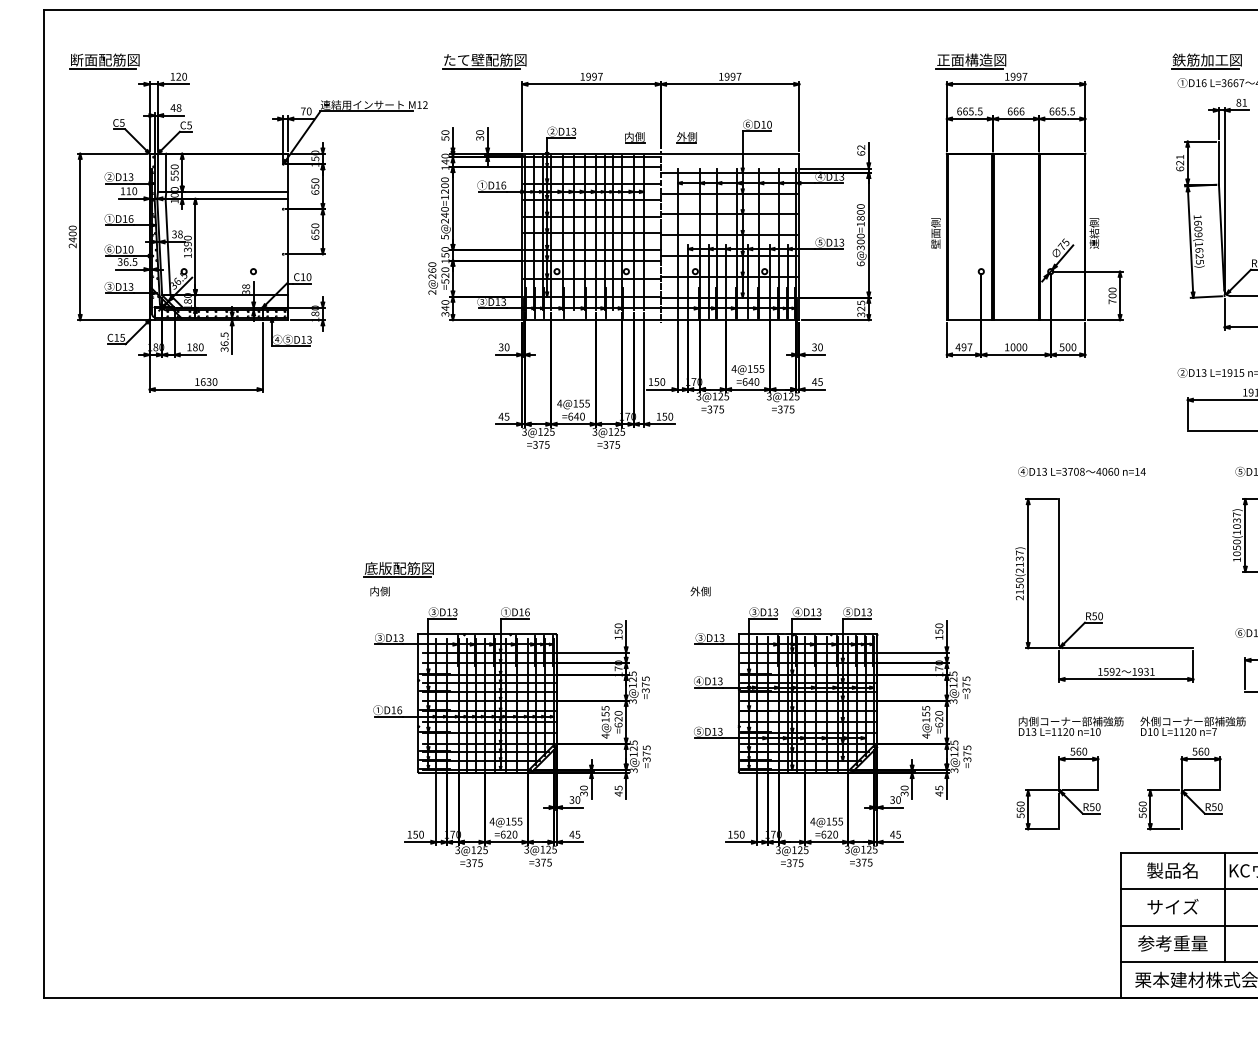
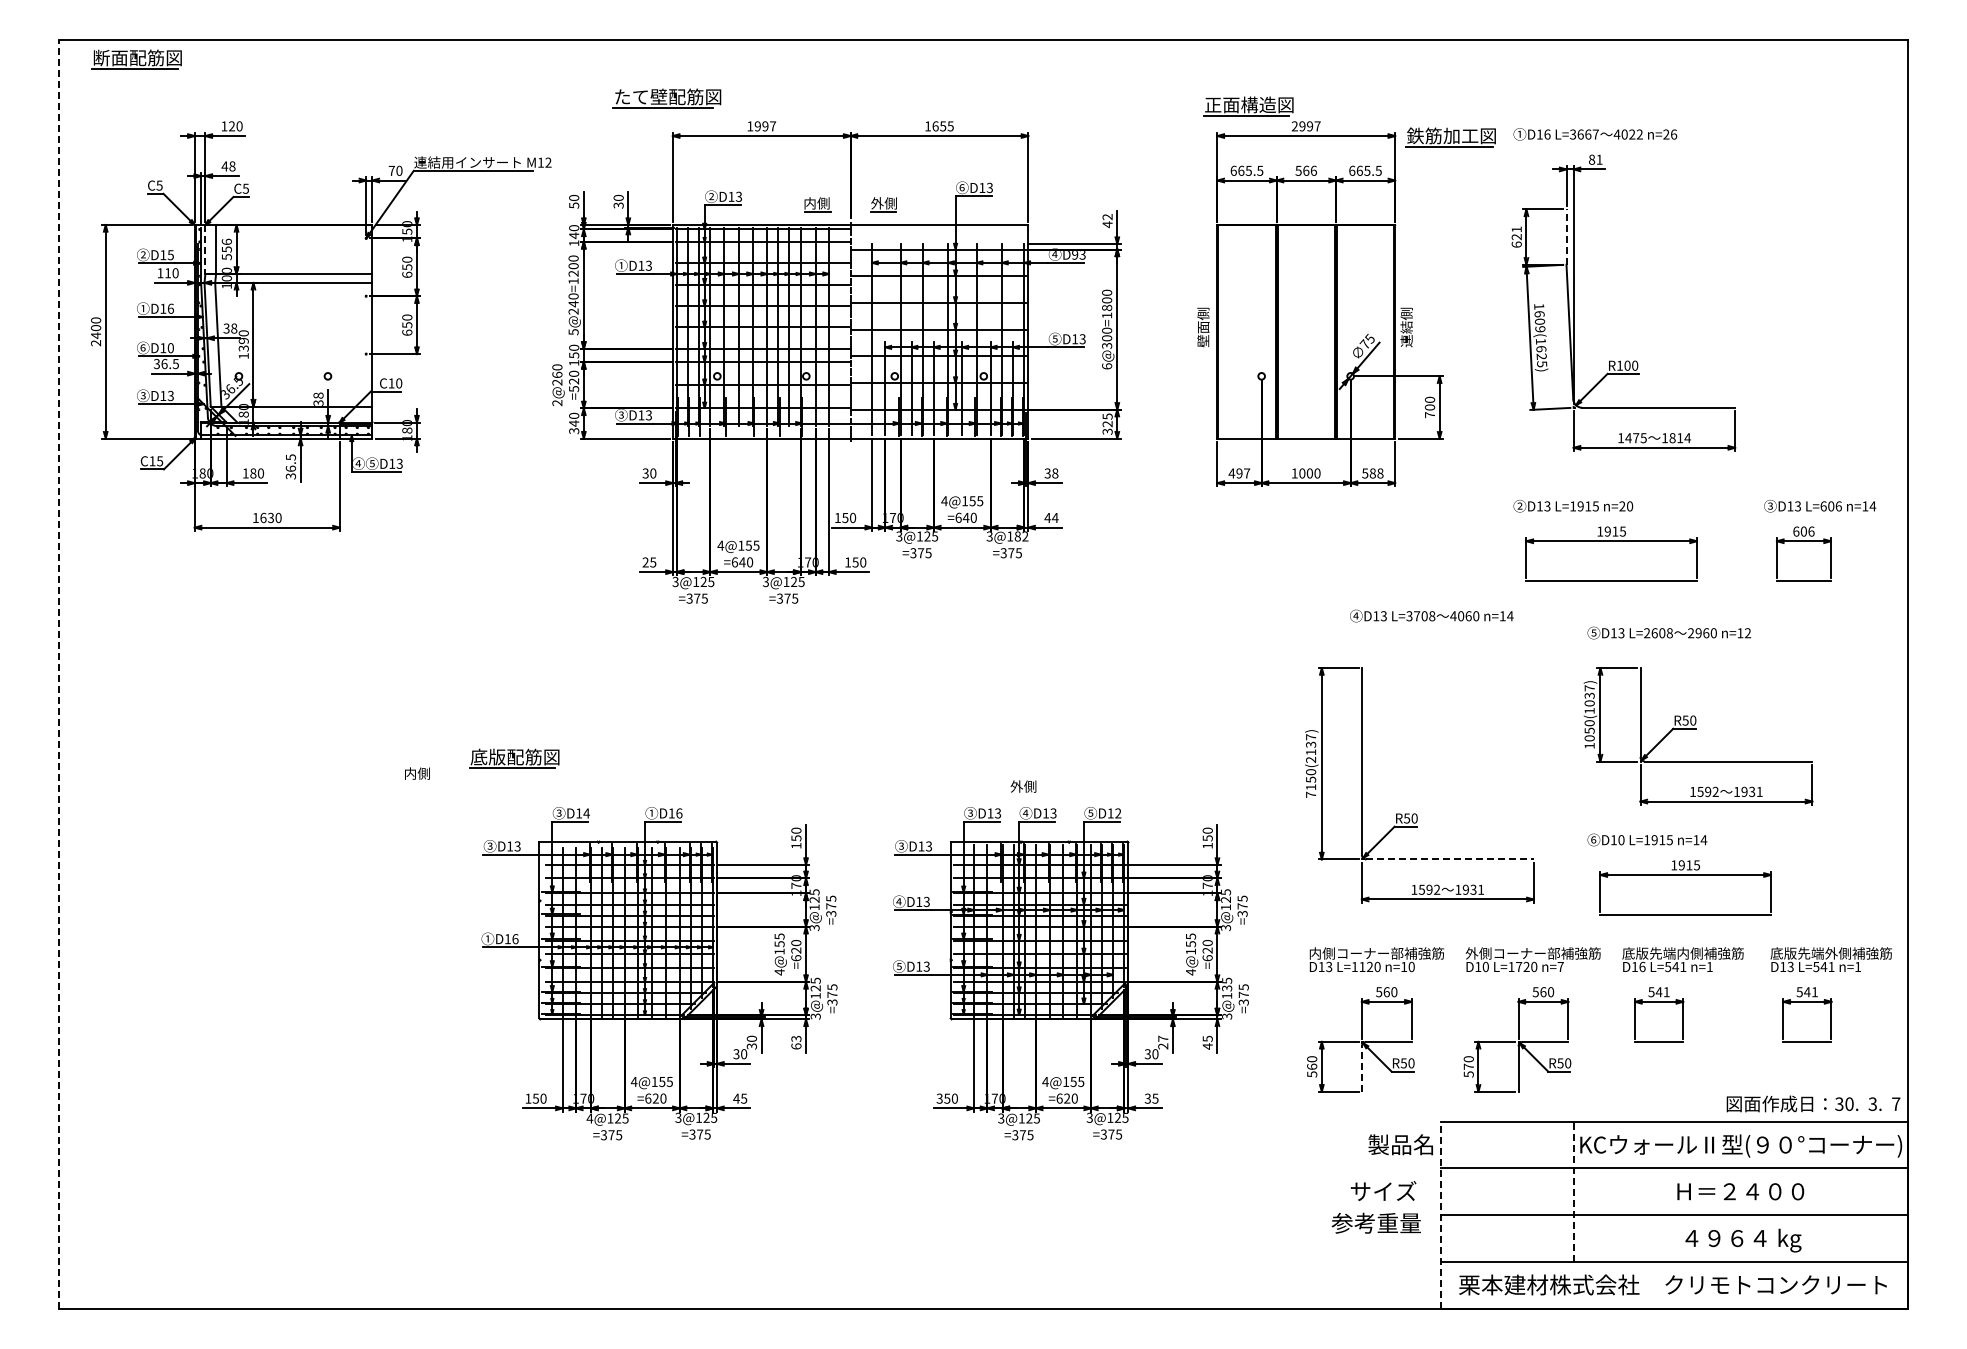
part: (104, 61) -> (136, 59), moved
part: (483, 61) -> (666, 98), moved
part: (1206, 61) -> (1450, 137), moved
text: (732, 76) -> (942, 126), 1997 -> 1655
text: (1006, 76) -> (1294, 126), 1997 -> 2997
text: (1010, 111) -> (1298, 170), 666 -> 566
text: (769, 124) -> (989, 187), D10 -> D13
text: (861, 153) -> (1107, 224), 62 -> 42
line: (1218, 163) -> (1566, 237), solid -> dashed
text: (174, 166) -> (226, 241), 550 -> 556
line: (158, 173) -> (205, 250), solid -> dashed
text: (130, 176) -> (170, 254), D13 -> D15
text: (836, 177) -> (1075, 255), D13 -> D93
text: (503, 185) -> (648, 265), D16 -> D13
text: (820, 347) -> (1055, 473), 30 -> 38
text: (1070, 347) -> (1376, 473), 500 -> 588
text: (820, 382) -> (1055, 518), 45 -> 44
text: (794, 396) -> (1021, 536), 3@125 -> 3@182
text: (501, 416) -> (645, 562), 45 -> 25
text: (1081, 471) -> (1431, 615), moved
line: (44, 504) -> (59, 674), solid -> dashed
text: (380, 591) -> (417, 773), moved
text: (700, 591) -> (1023, 786), moved
text: (1020, 597) -> (1311, 794), 2150(2137) -> 7150(2137)
text: (455, 612) -> (586, 813), D13 -> D14
text: (869, 612) -> (1118, 813), D13 -> D12
line: (1128, 648) -> (1450, 859), solid -> dashed
text: (1182, 731) -> (1519, 966), L=1120 -> L=1720
text: (954, 748) -> (1227, 988), 3@125 -> 3@135
text: (618, 790) -> (796, 1042), 45 -> 63
text: (904, 790) -> (1163, 1042), 30 -> 27
text: (1142, 809) -> (1468, 1066), 560 -> 570
line: (1059, 811) -> (1361, 1069), solid -> dashed
text: (730, 834) -> (939, 1098), 150 -> 350
text: (892, 834) -> (1147, 1098), 45 -> 35
text: (457, 850) -> (589, 1118), 3@125 -> 4@125
text: (1172, 870) -> (1400, 1144), moved
text: (1172, 906) -> (1383, 1190), moved
line: (1225, 907) -> (1574, 1191), solid -> dashed
line: (1120, 924) -> (1440, 1214), solid -> dashed
text: (1172, 942) -> (1375, 1222), moved

